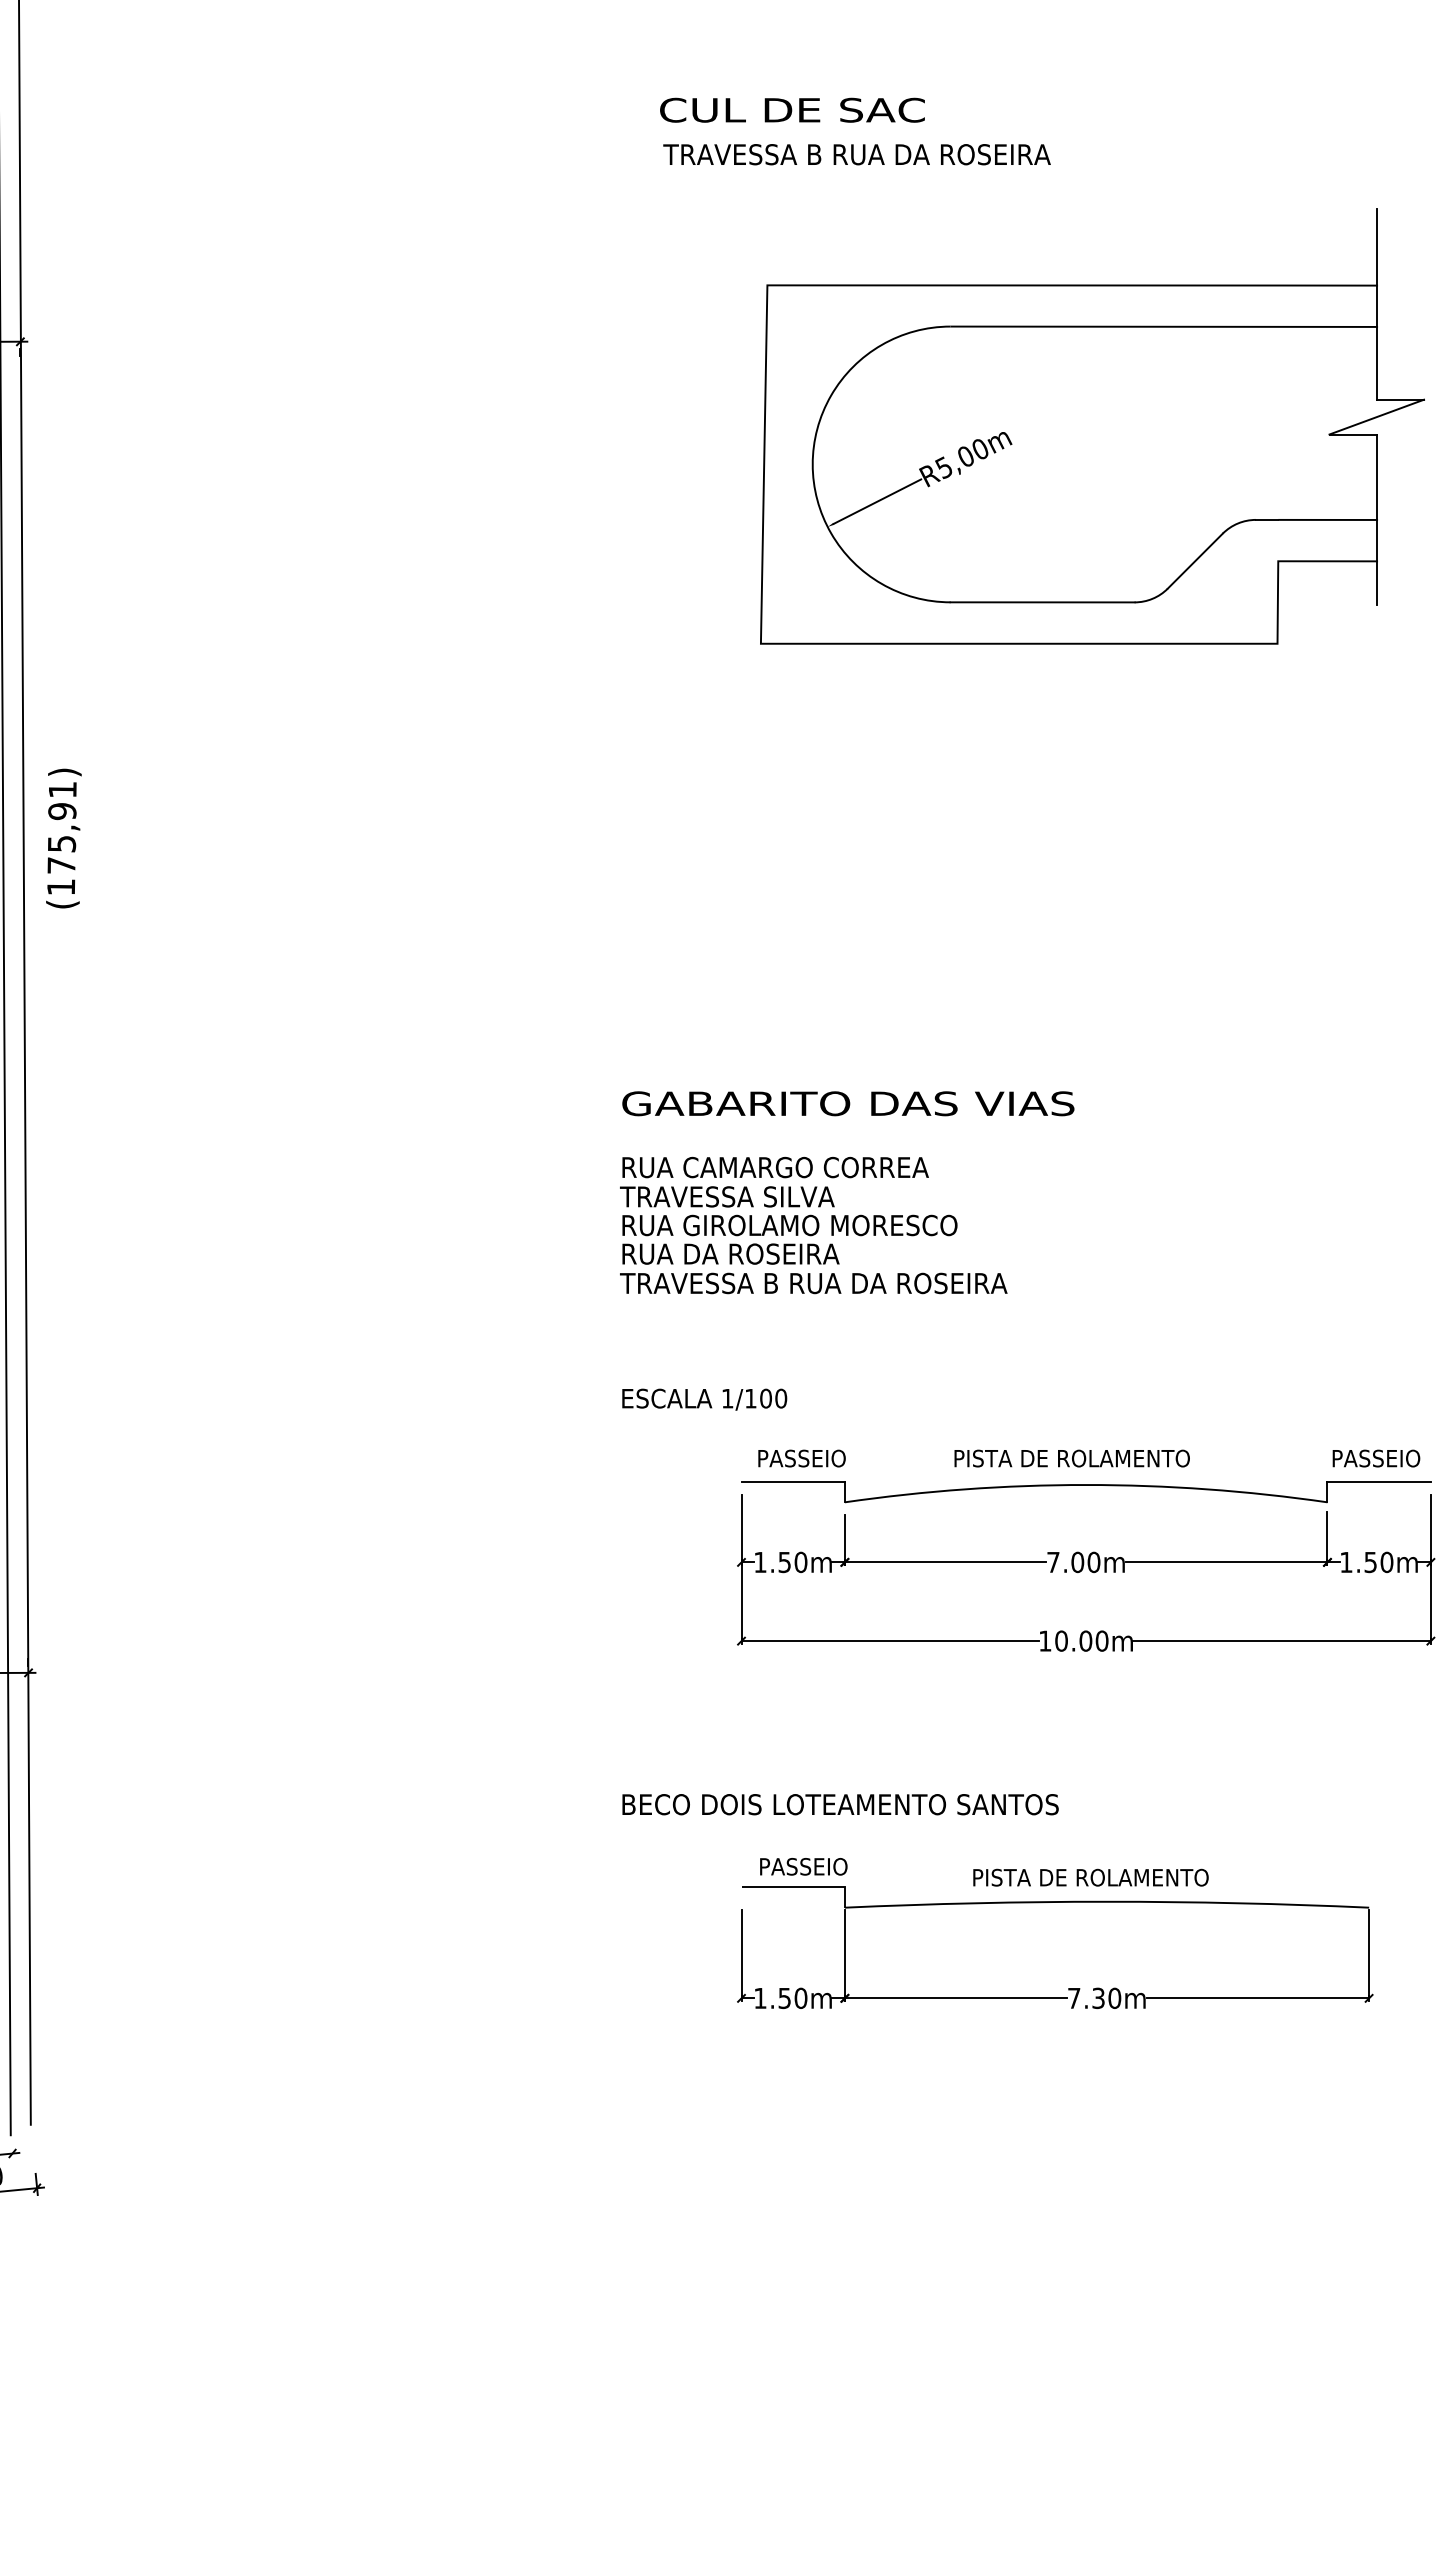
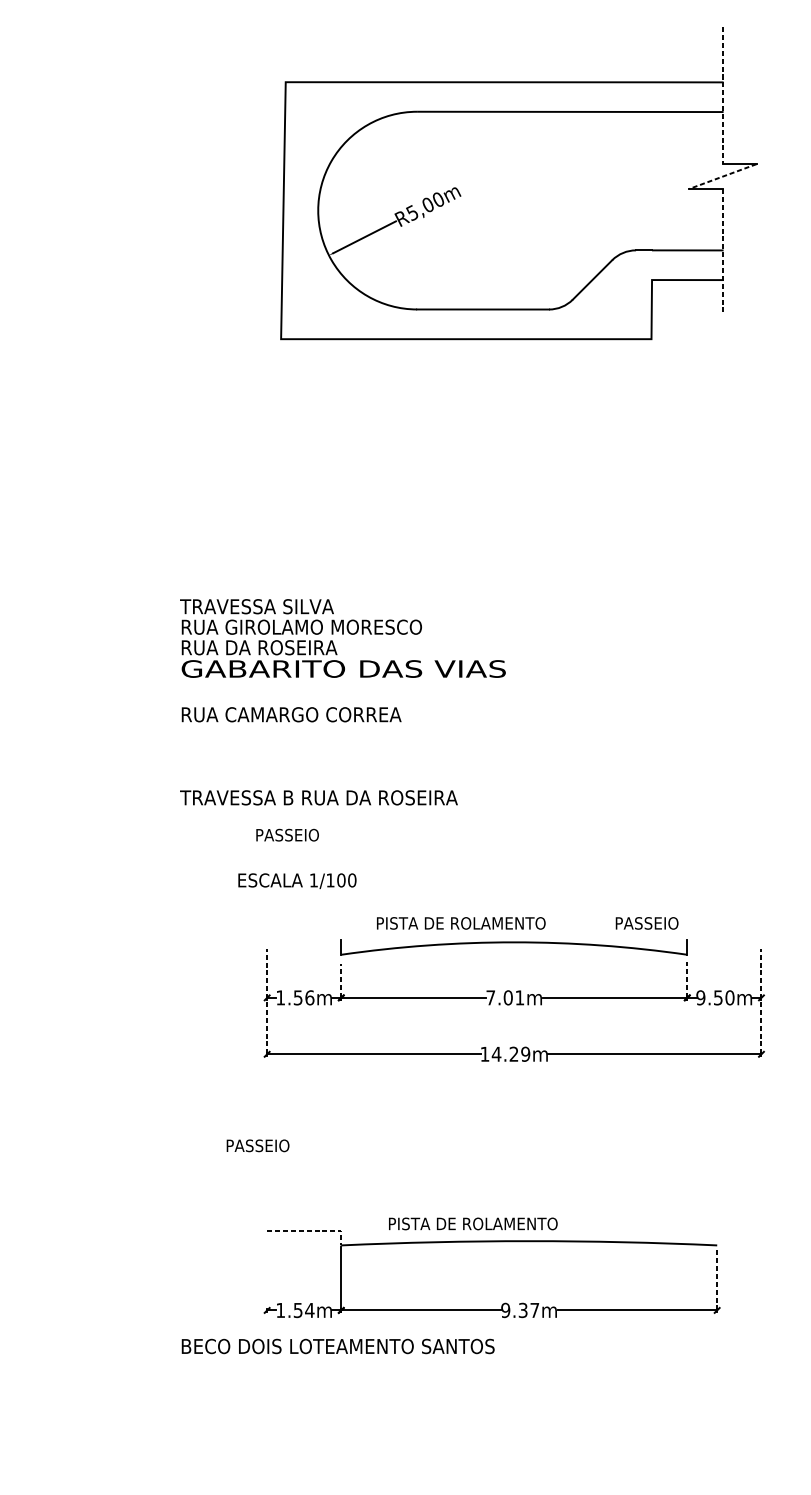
line: (1377, 304) -> (723, 95), solid -> dashed
line: (1376, 417) -> (722, 176), solid -> dashed
line: (1377, 520) -> (723, 250), solid -> dashed
text: (788, 1225) -> (300, 627), moved
text: (704, 1399) -> (297, 881), moved
text: (801, 1458) -> (287, 835), moved
text: (1071, 1458) -> (460, 923), moved
text: (1376, 1458) -> (647, 923), moved
line: (792, 1481) -> (303, 939), removed
line: (1378, 1481) -> (723, 939), removed
line: (1327, 1536) -> (687, 979), solid -> dashed
line: (844, 1538) -> (341, 980), solid -> dashed
text: (800, 1561) -> (309, 997), 1.50m -> 1.56m
text: (1093, 1562) -> (519, 997), 7.00m -> 7.01m
text: (1346, 1562) -> (700, 997), 1.50m -> 9.50m
line: (741, 1567) -> (267, 1001), solid -> dashed
line: (1430, 1567) -> (761, 1001), solid -> dashed
text: (1081, 1640) -> (510, 1053), 10.00m -> 14.29m
text: (840, 1804) -> (338, 1346), moved
text: (803, 1866) -> (257, 1145), moved
text: (1090, 1877) -> (472, 1223), moved
line: (805, 1887) -> (313, 1230), solid -> dashed
line: (1369, 1953) -> (717, 1278), solid -> dashed
line: (741, 1954) -> (267, 1278), removed
text: (800, 1997) -> (309, 1309), 1.50m -> 1.54m
text: (1094, 1998) -> (520, 1310), 7.30m -> 9.37m

